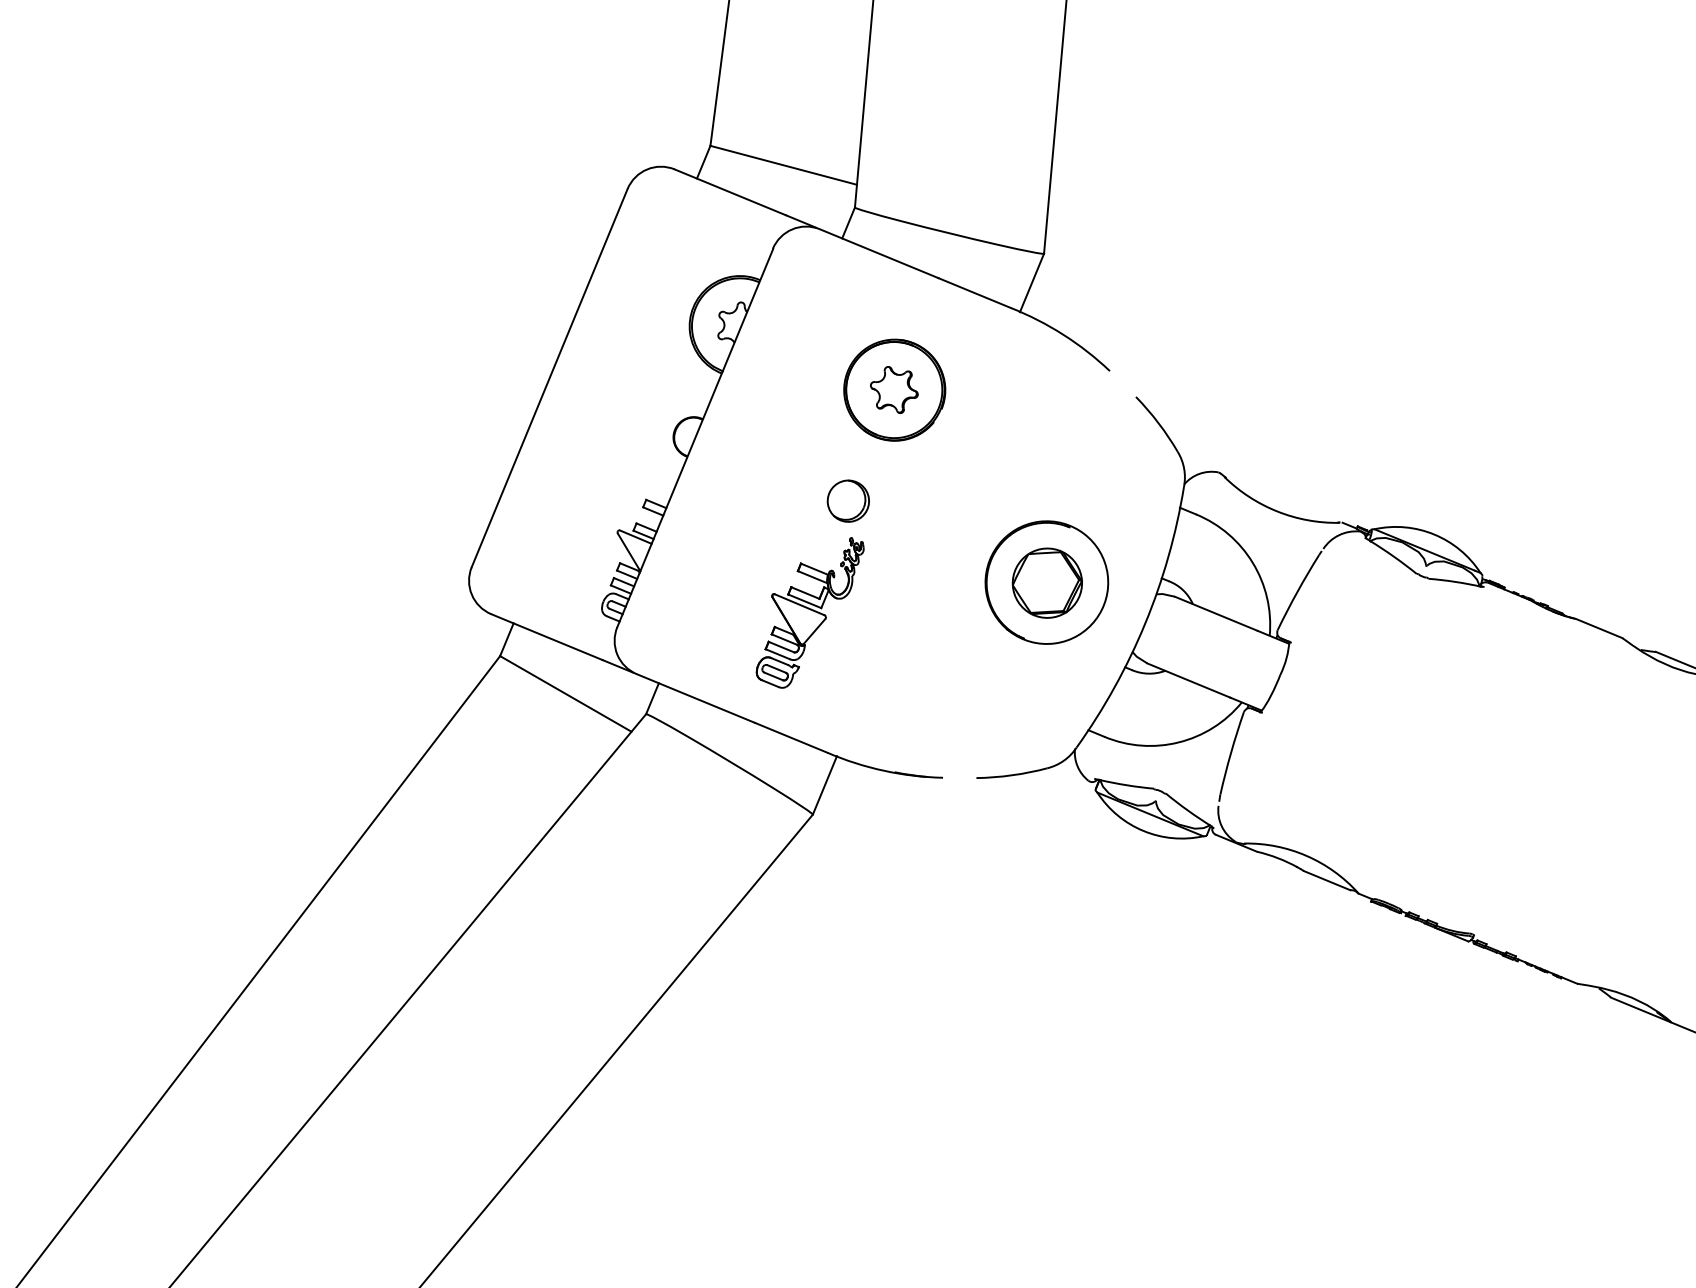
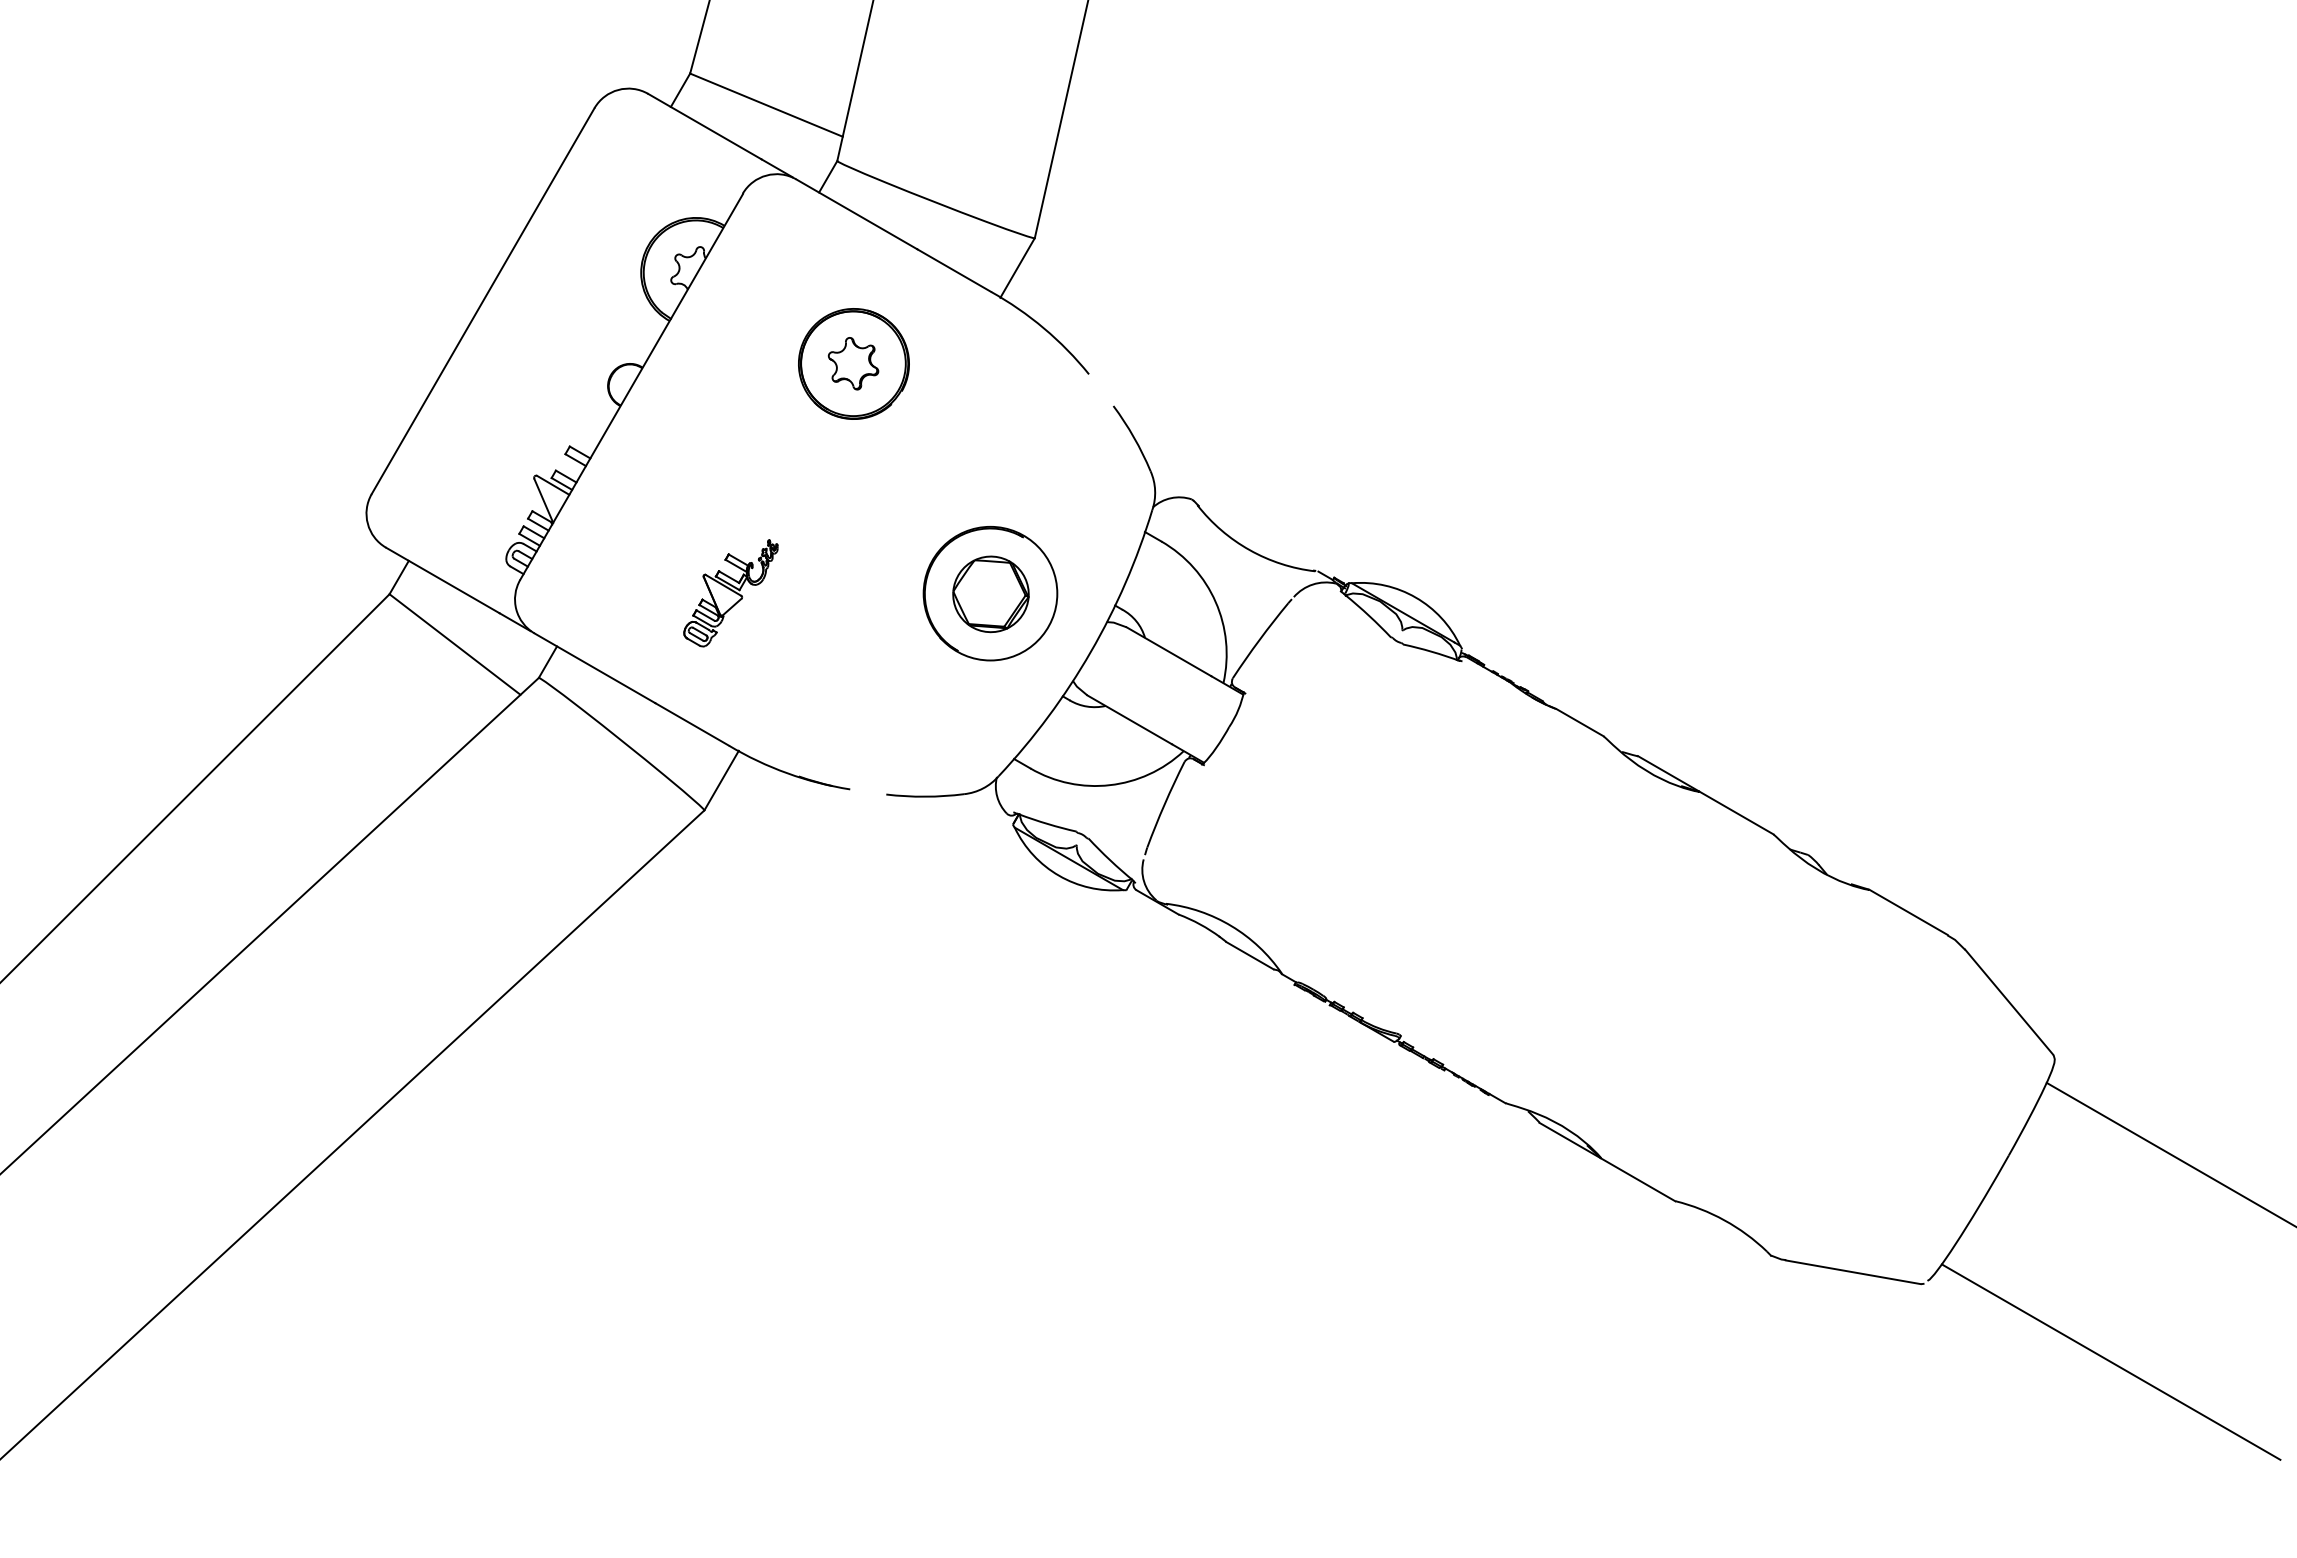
part: (847, 500) -> (787, 476), removed
part: (810, 614) -> (730, 593), size x0.7

